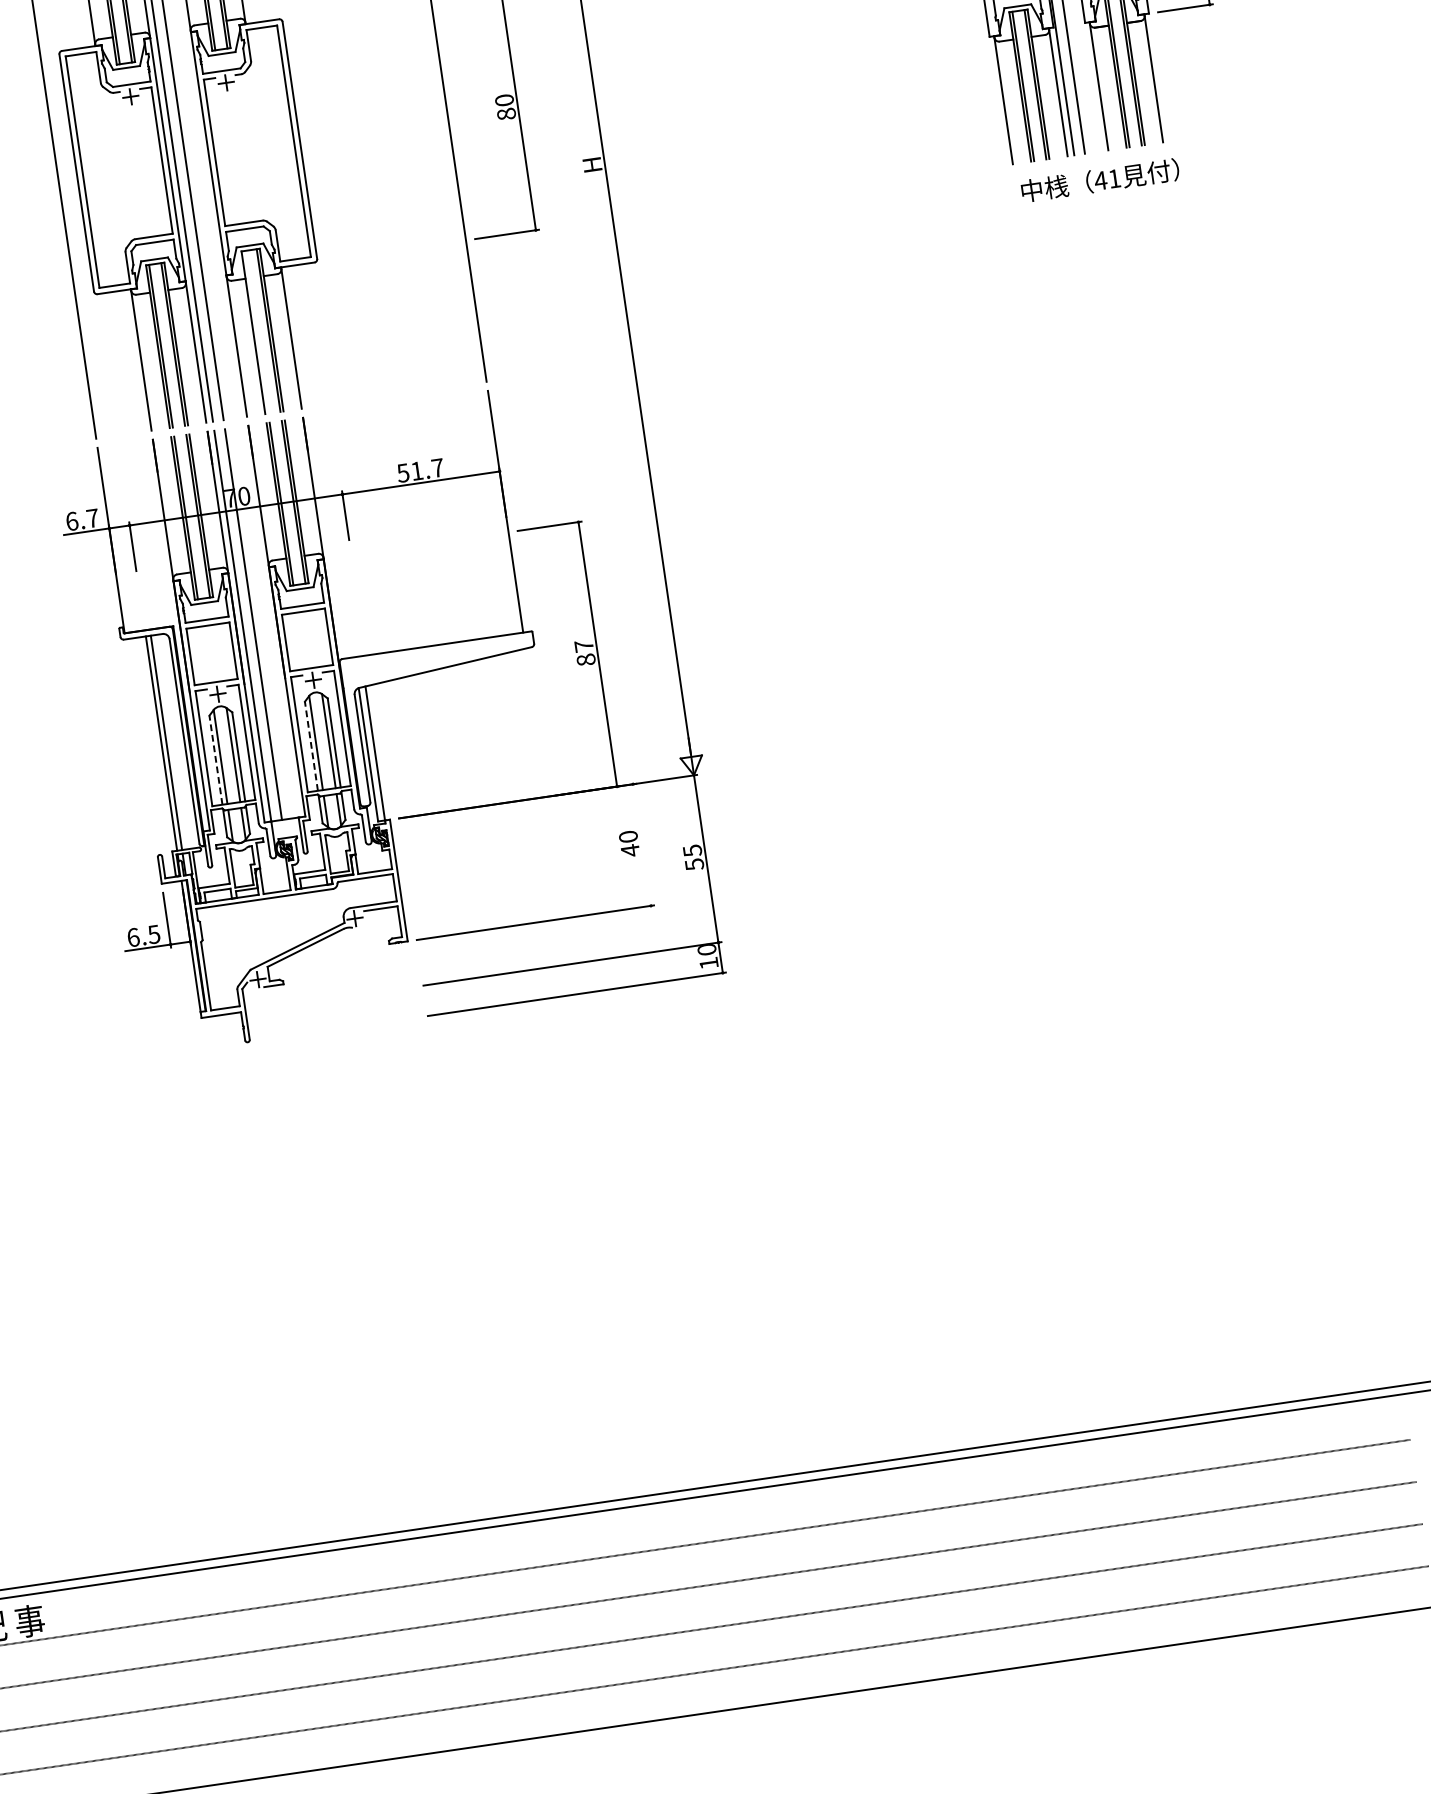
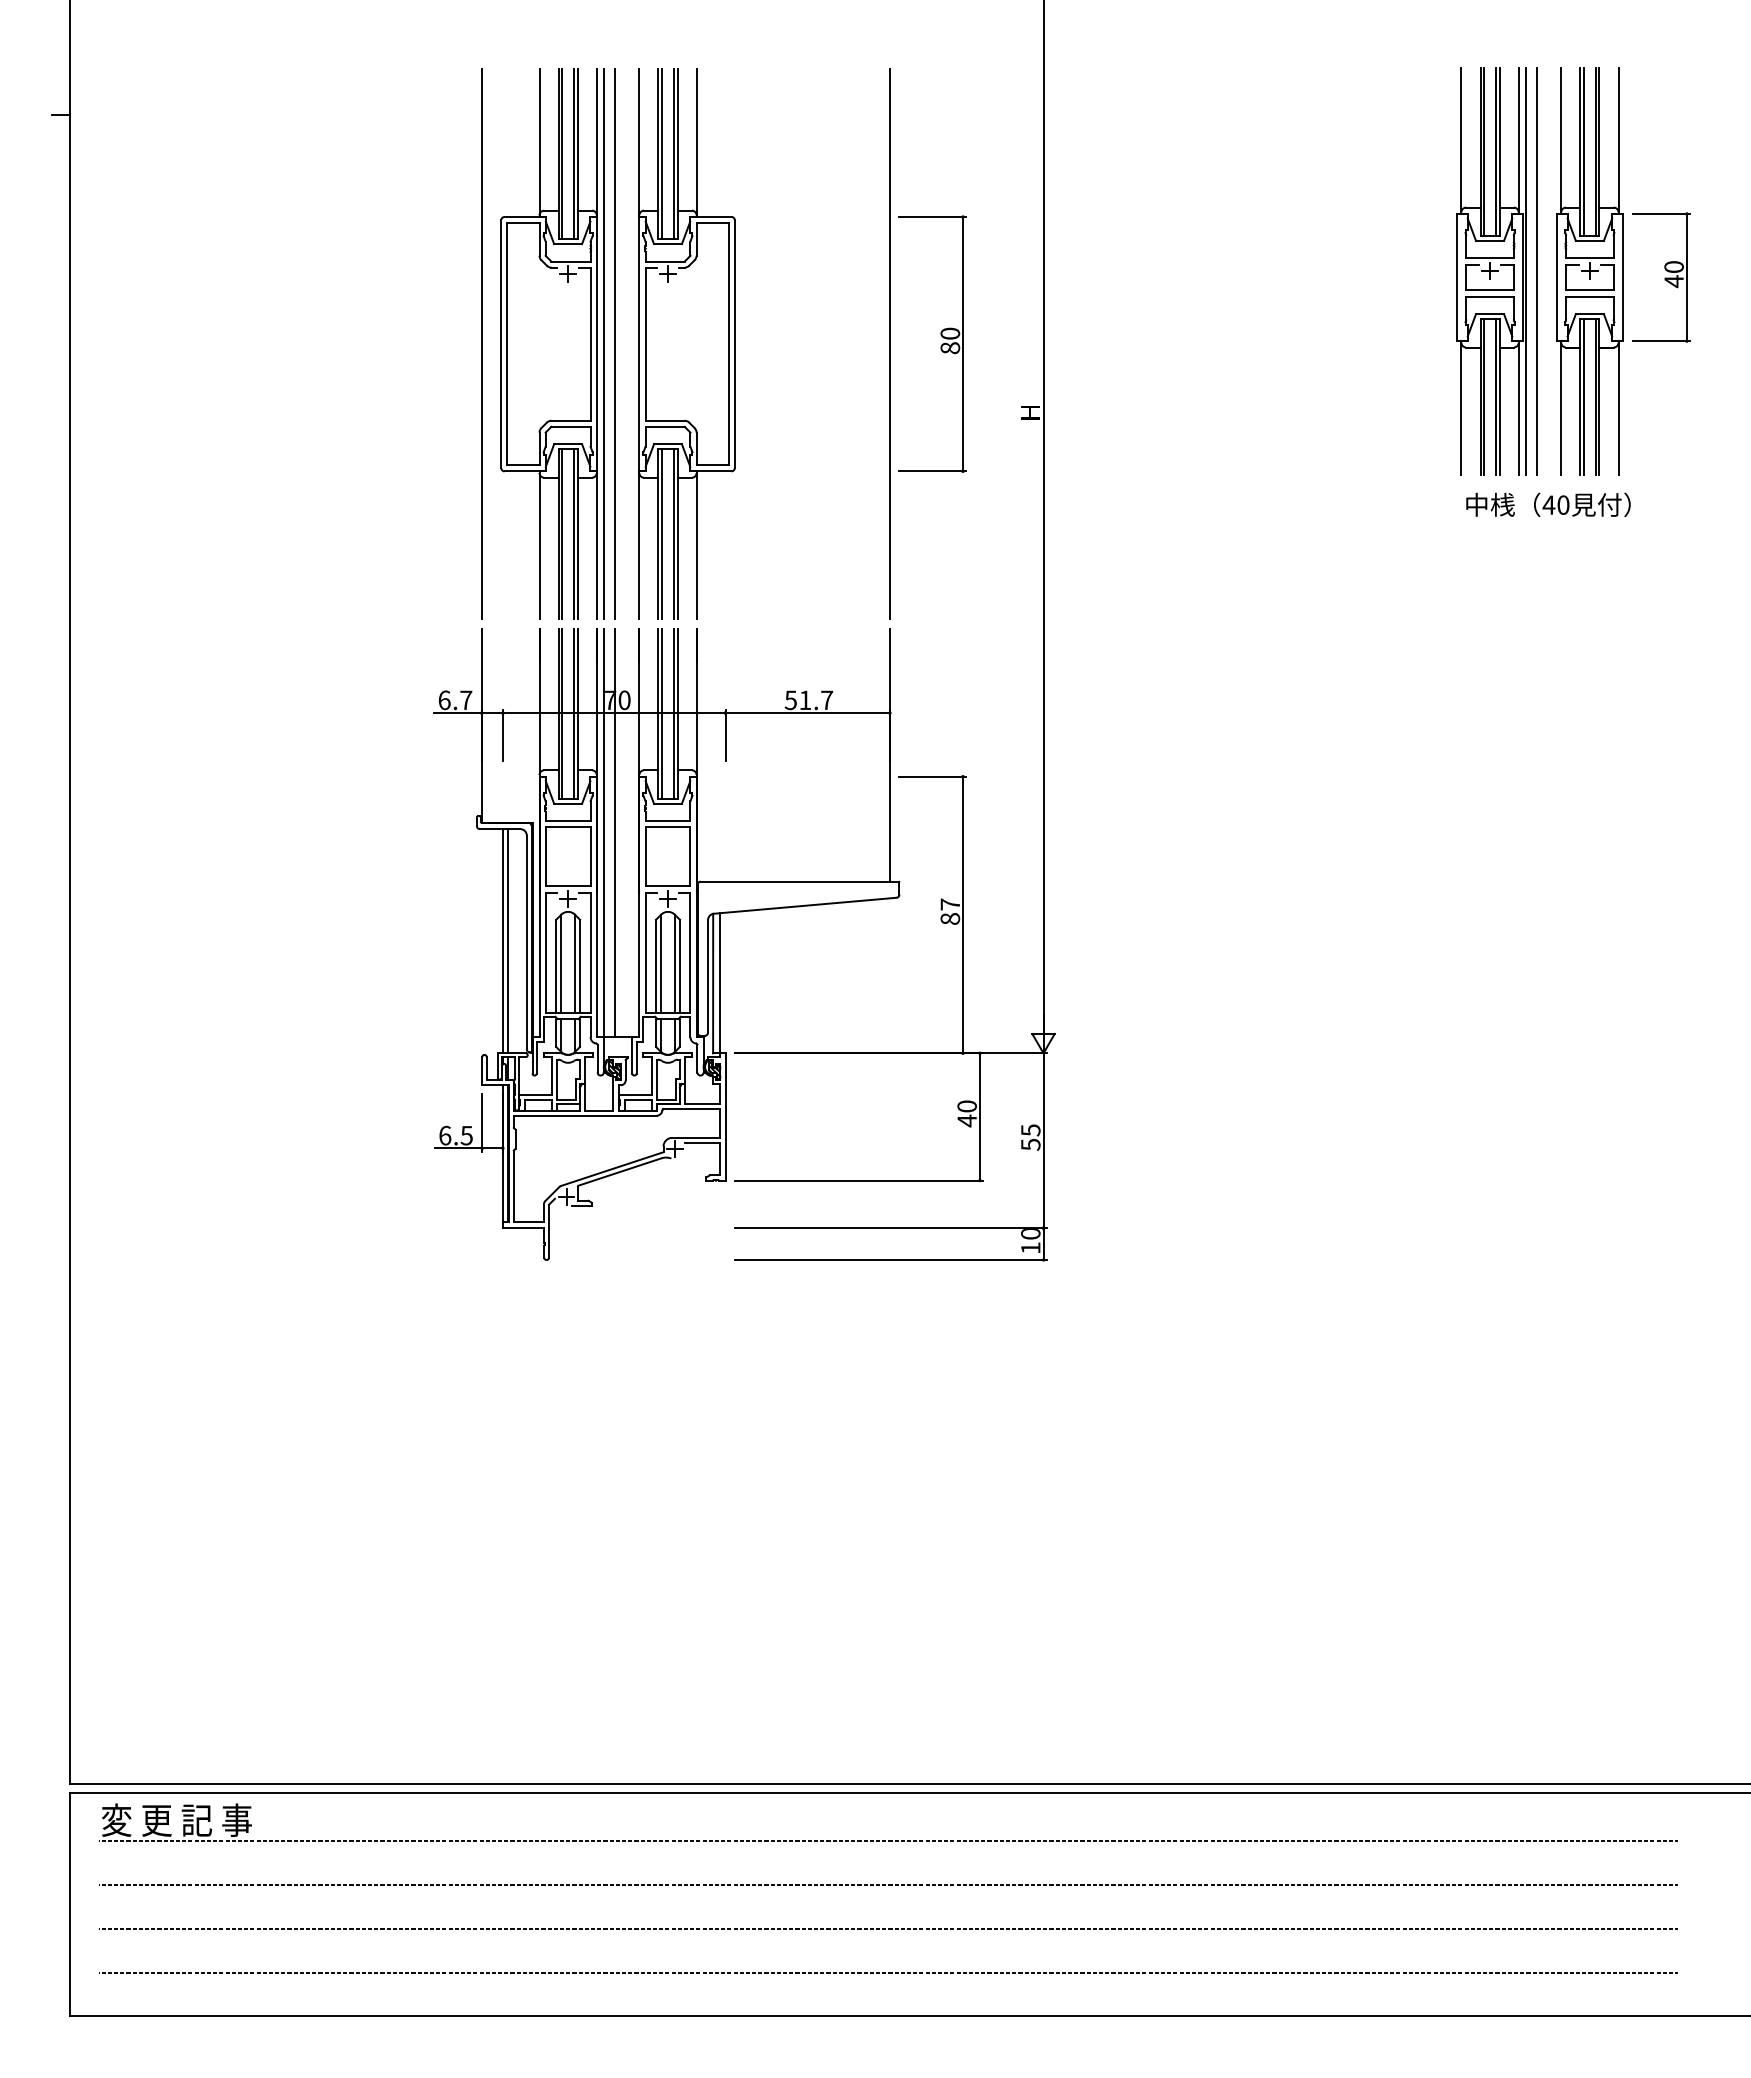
text: (1114, 178) -> (1563, 504), 41 -> 40
line: (256, 332) -> (661, 534), added
line: (311, 746) -> (656, 966), dashed -> solid
line: (216, 760) -> (556, 966), dashed -> solid
line: (641, 844) -> (979, 1116), added

